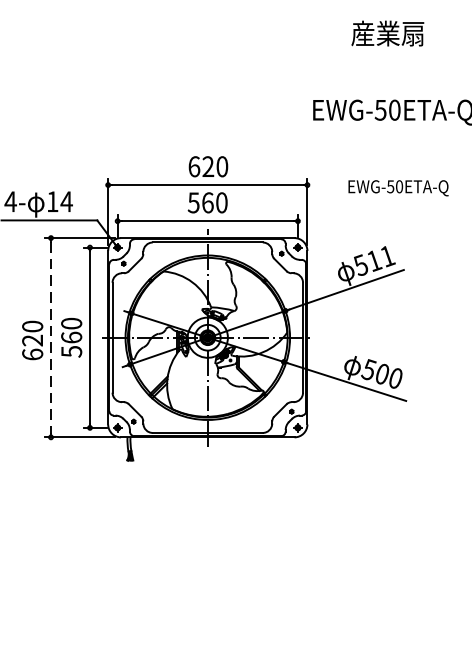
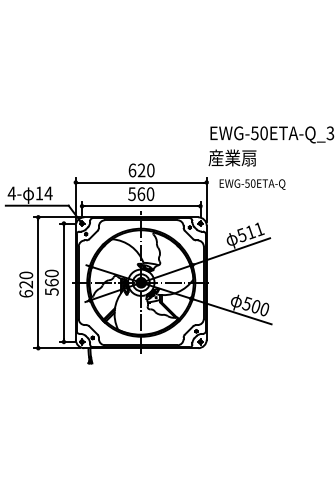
text: (387, 32) -> (232, 157), moved
text: (398, 188) -> (252, 184), moved
line: (51, 337) -> (38, 282), dashed -> solid

